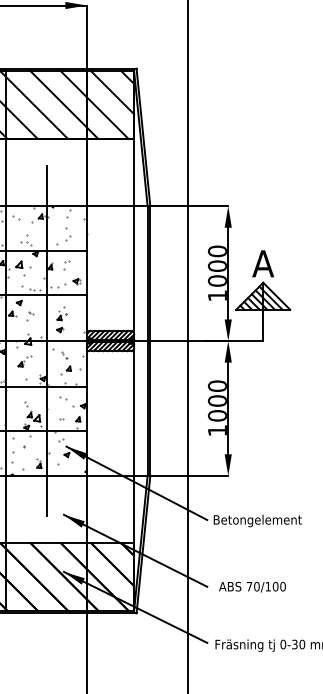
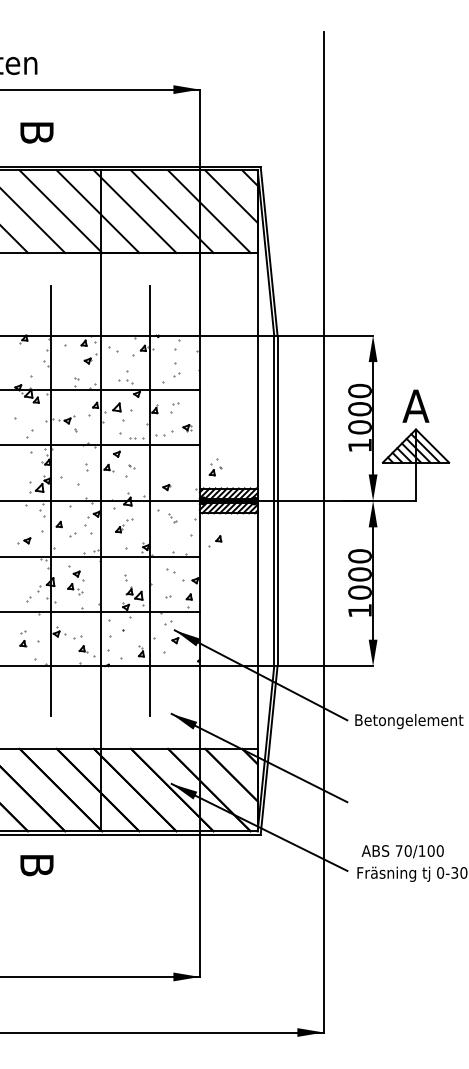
part: (62, 313) -> (215, 467), moved
part: (66, 370) -> (215, 541), moved
text: (252, 587) -> (402, 851), moved

